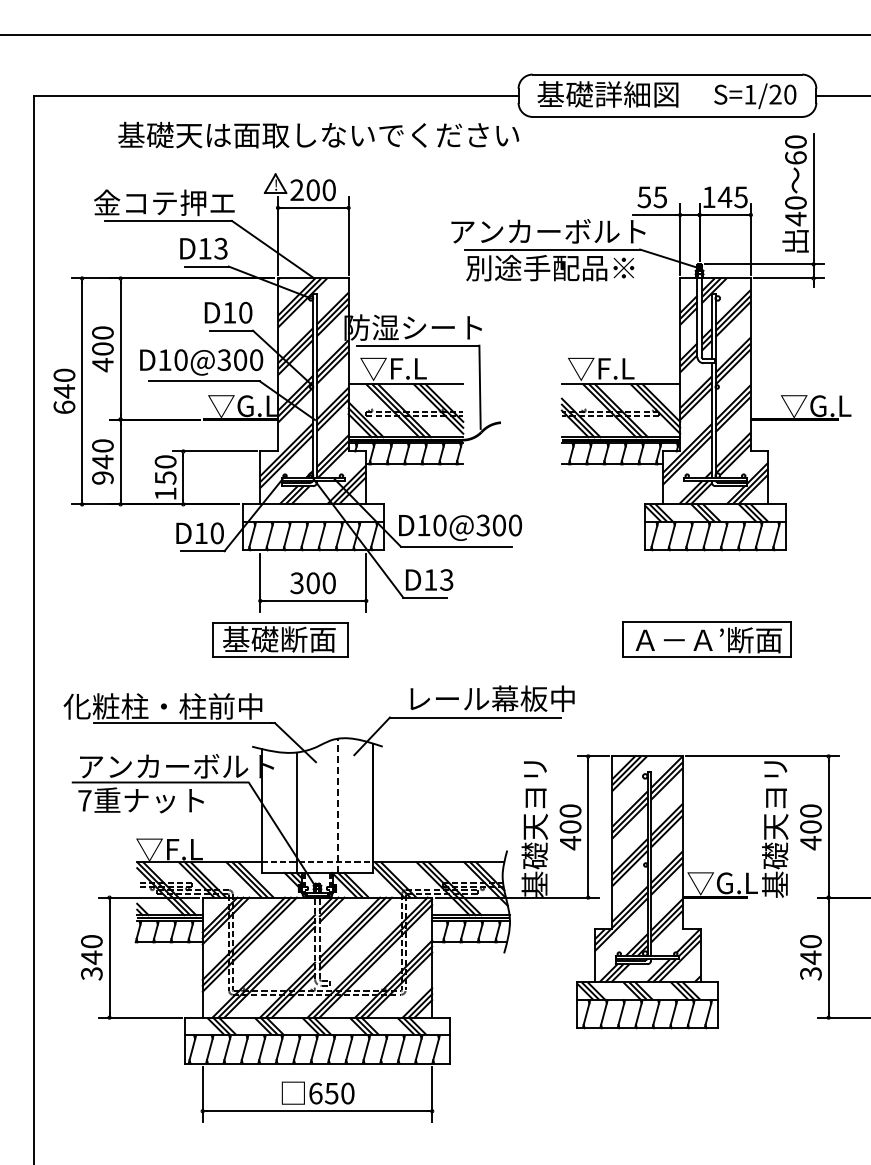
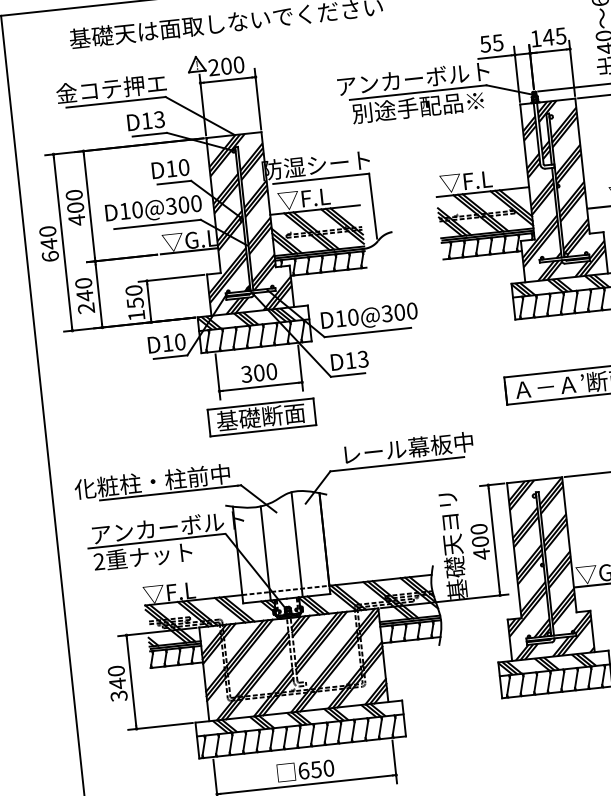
text: (102, 477) -> (86, 308), 940 -> 240
hatch: (304, 513) -> (246, 319), added
part: (280, 639) -> (261, 417), moved
text: (84, 800) -> (98, 561), 7 -> 2
line: (337, 805) -> (296, 544), dashed -> solid

